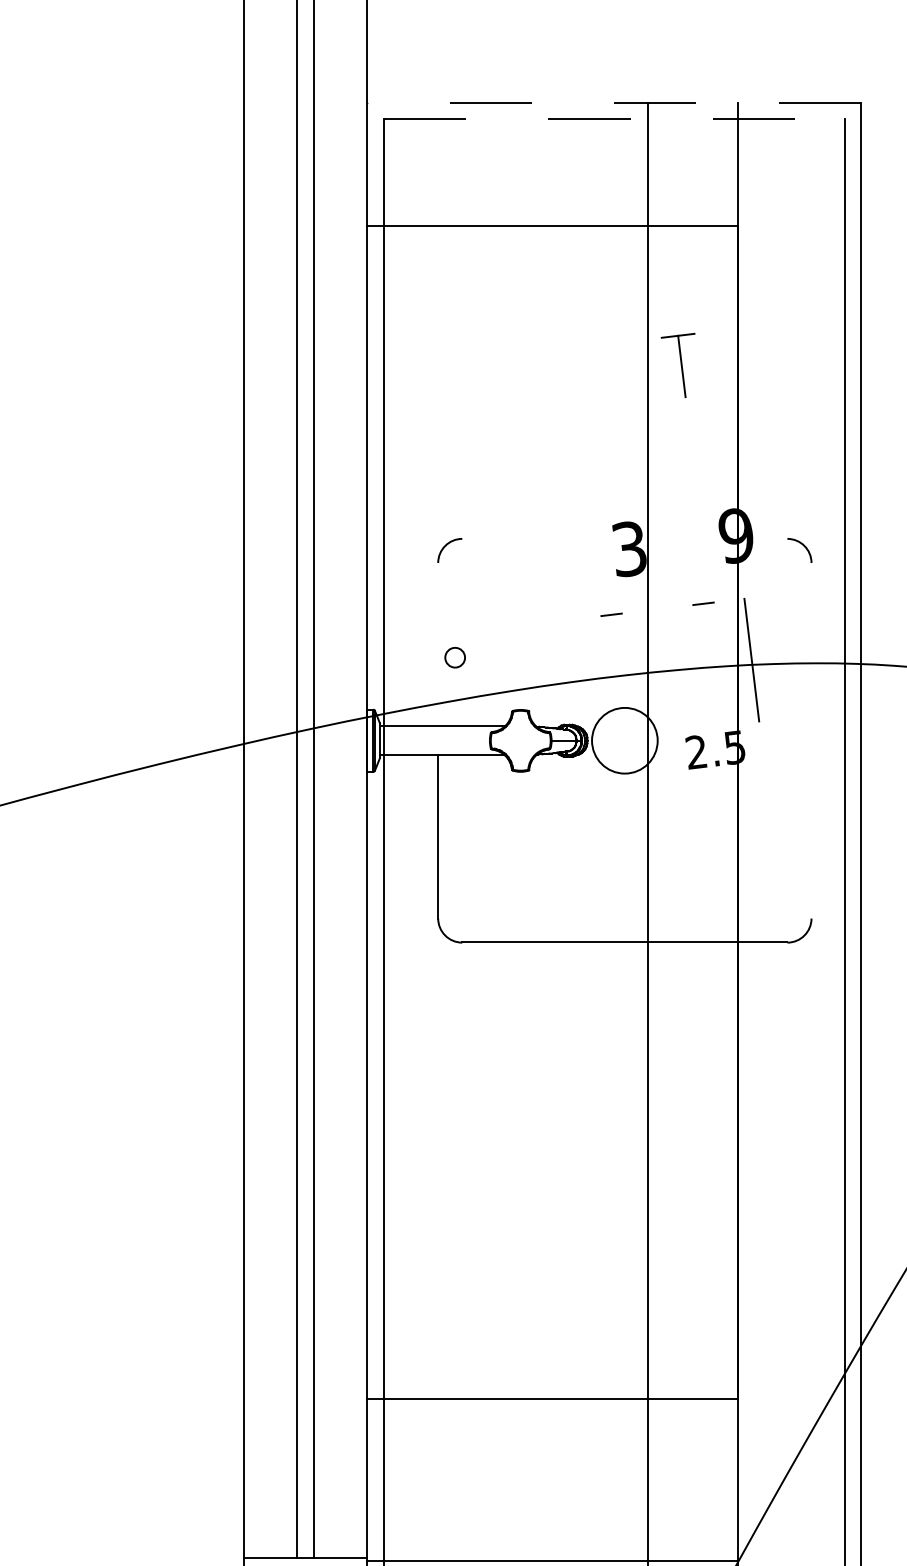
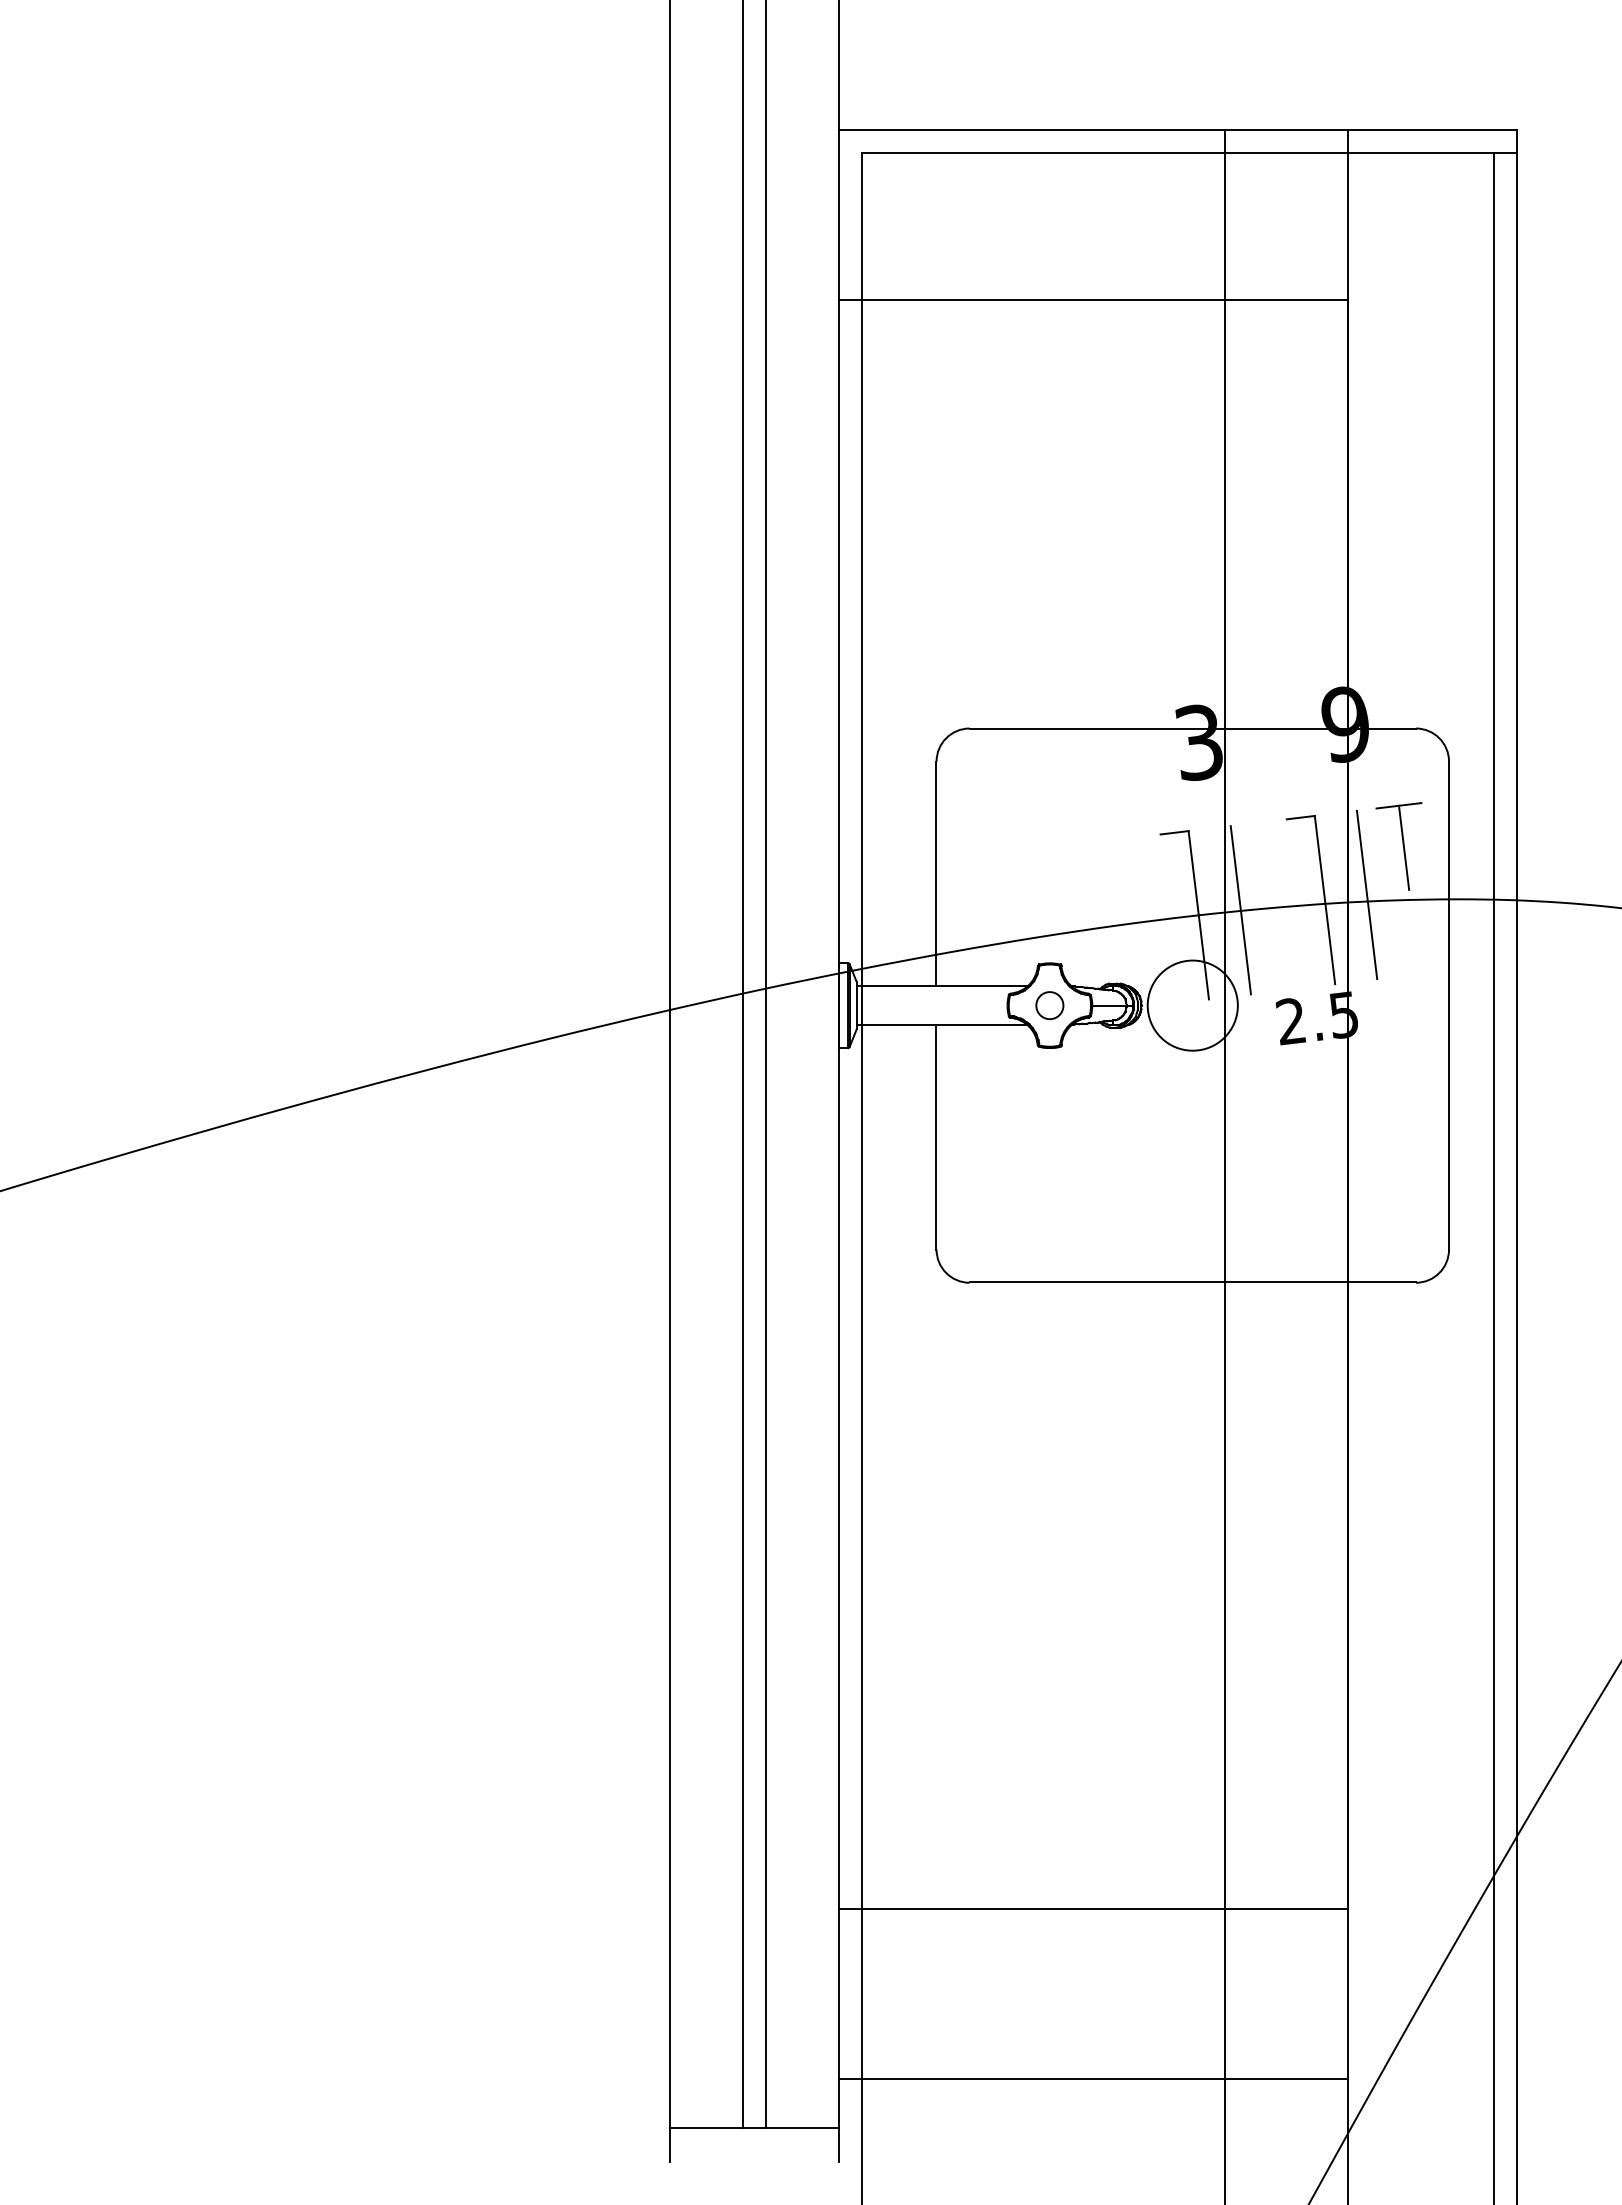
line: (614, 103) -> (1178, 130), dashed -> solid
line: (622, 119) -> (1189, 152), dashed -> solid
part: (677, 365) -> (1398, 846), moved
line: (624, 538) -> (1192, 728), added
line: (438, 644) -> (936, 873), added
circle: (454, 657) -> (1049, 1005), moved
line: (720, 663) -> (1324, 899), added
line: (659, 671) -> (1240, 910), added
line: (629, 675) -> (1198, 915), added
line: (811, 740) -> (1449, 1005), added
line: (552, 1560) -> (1093, 2078), moved

